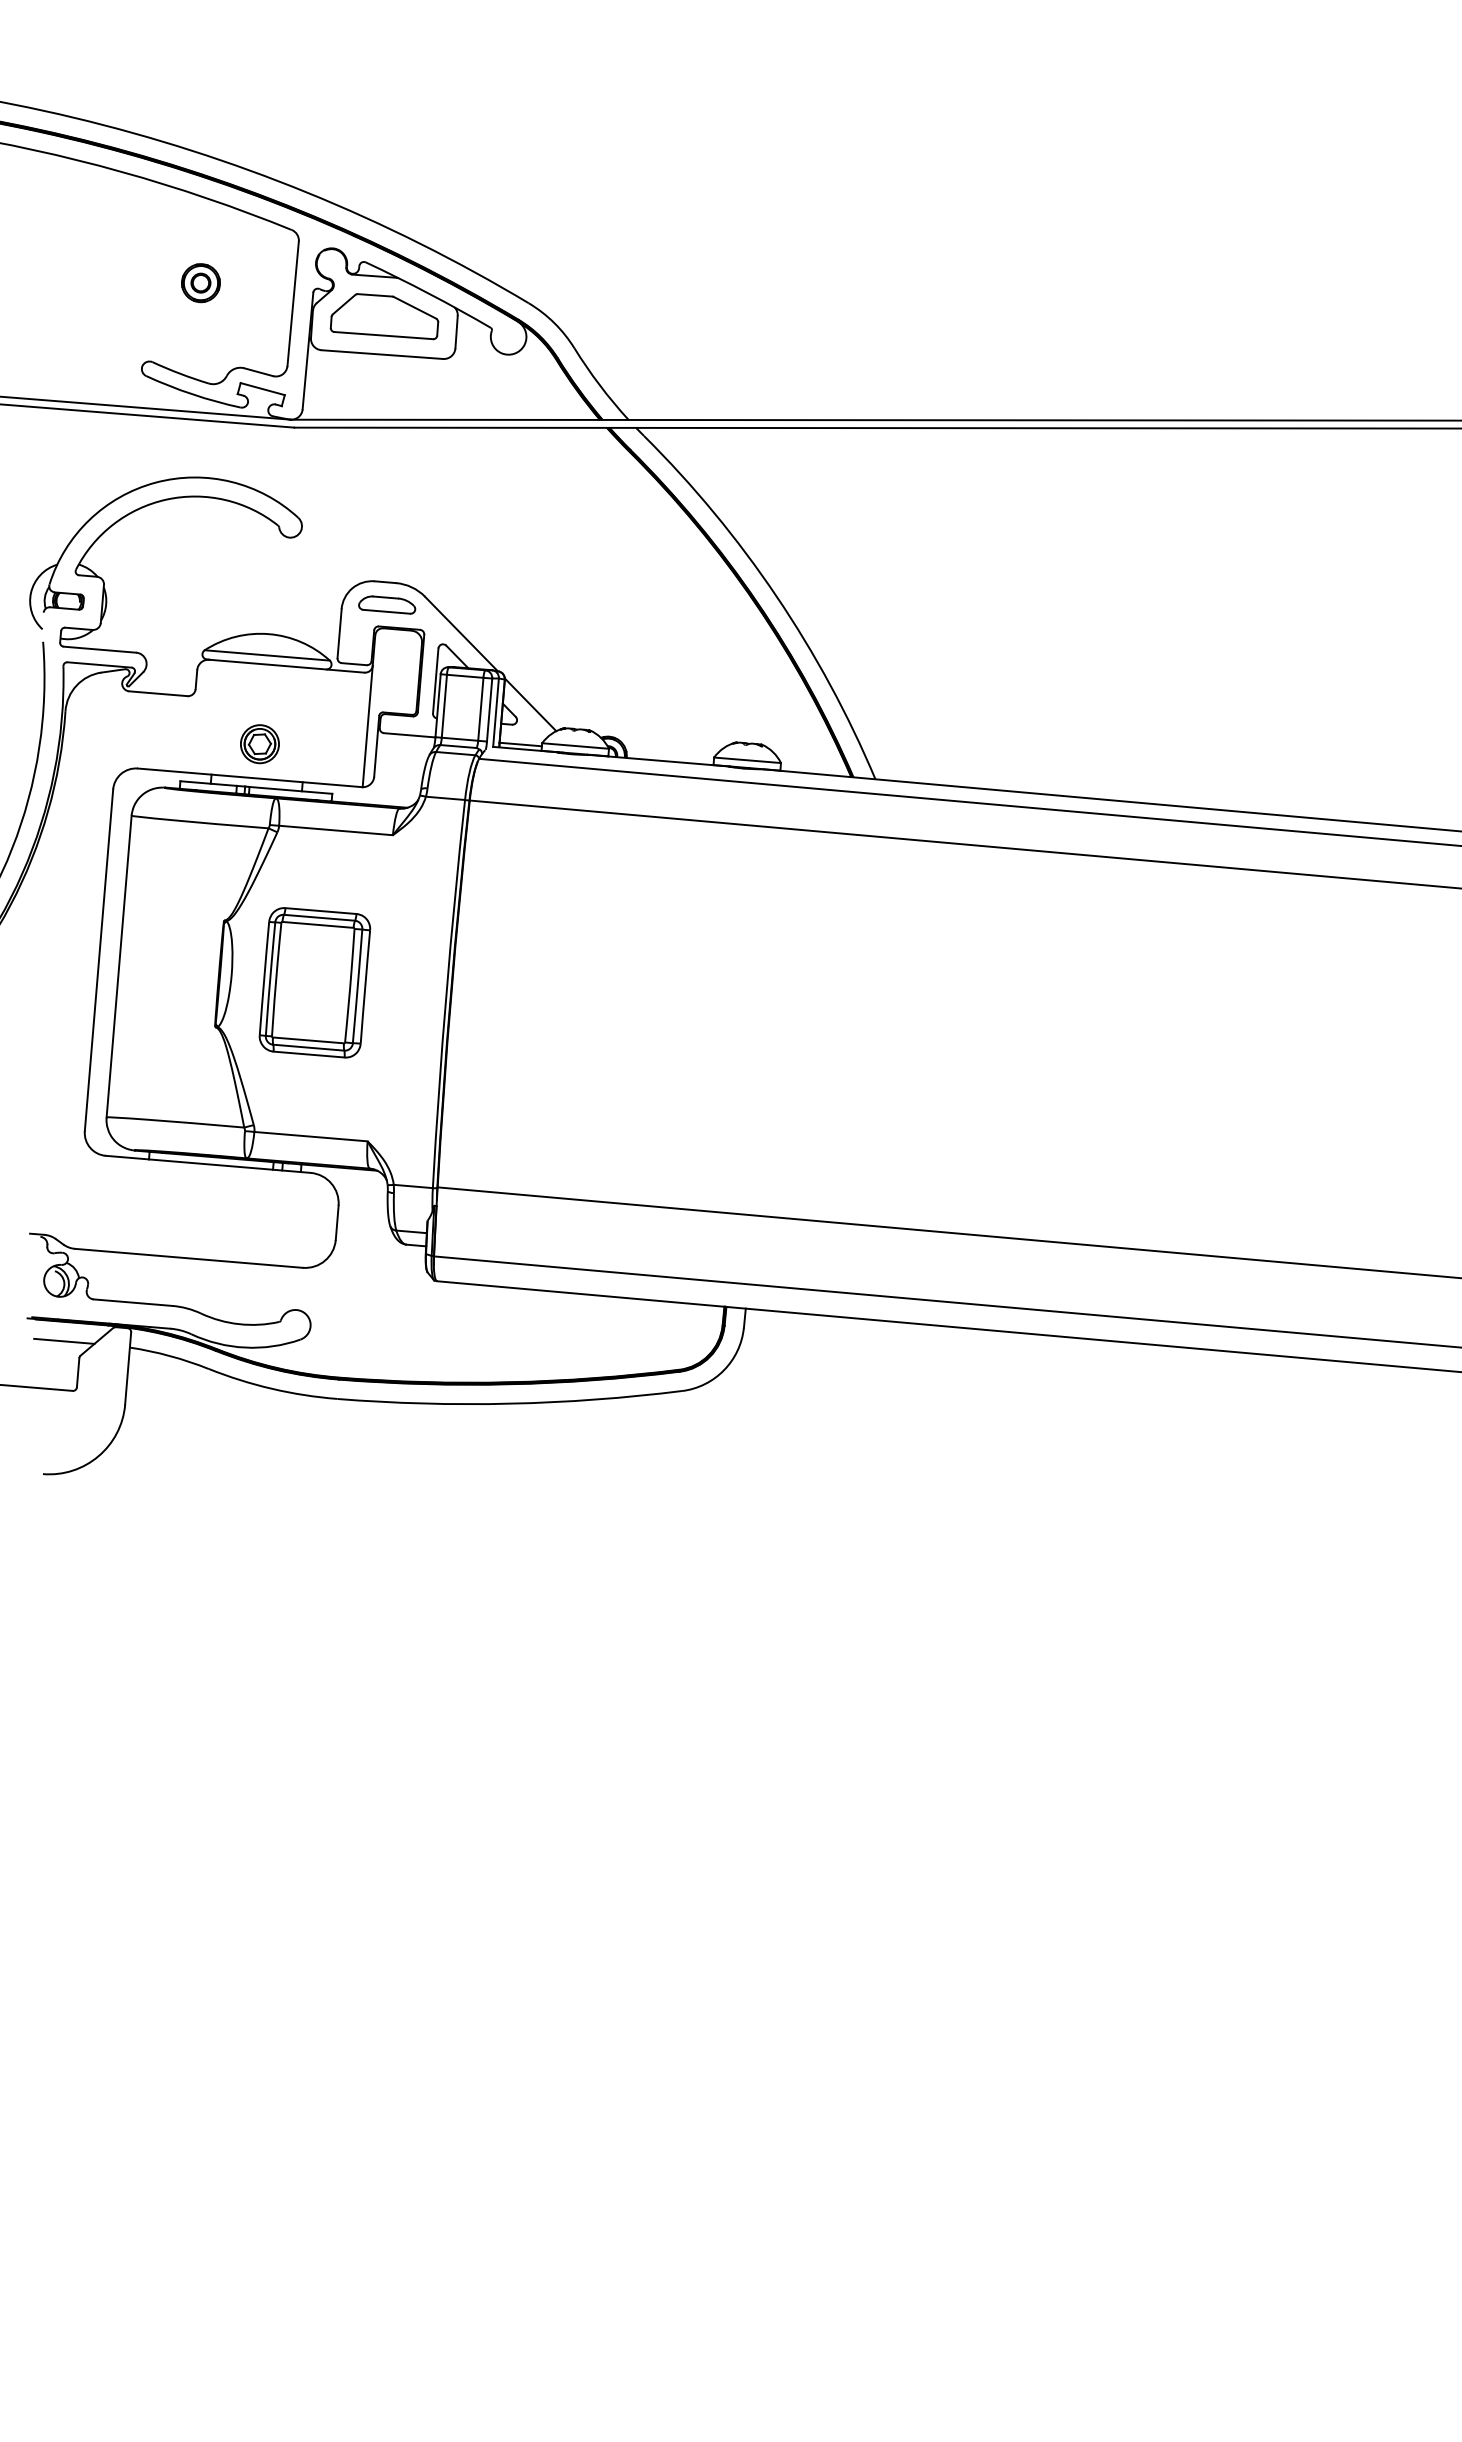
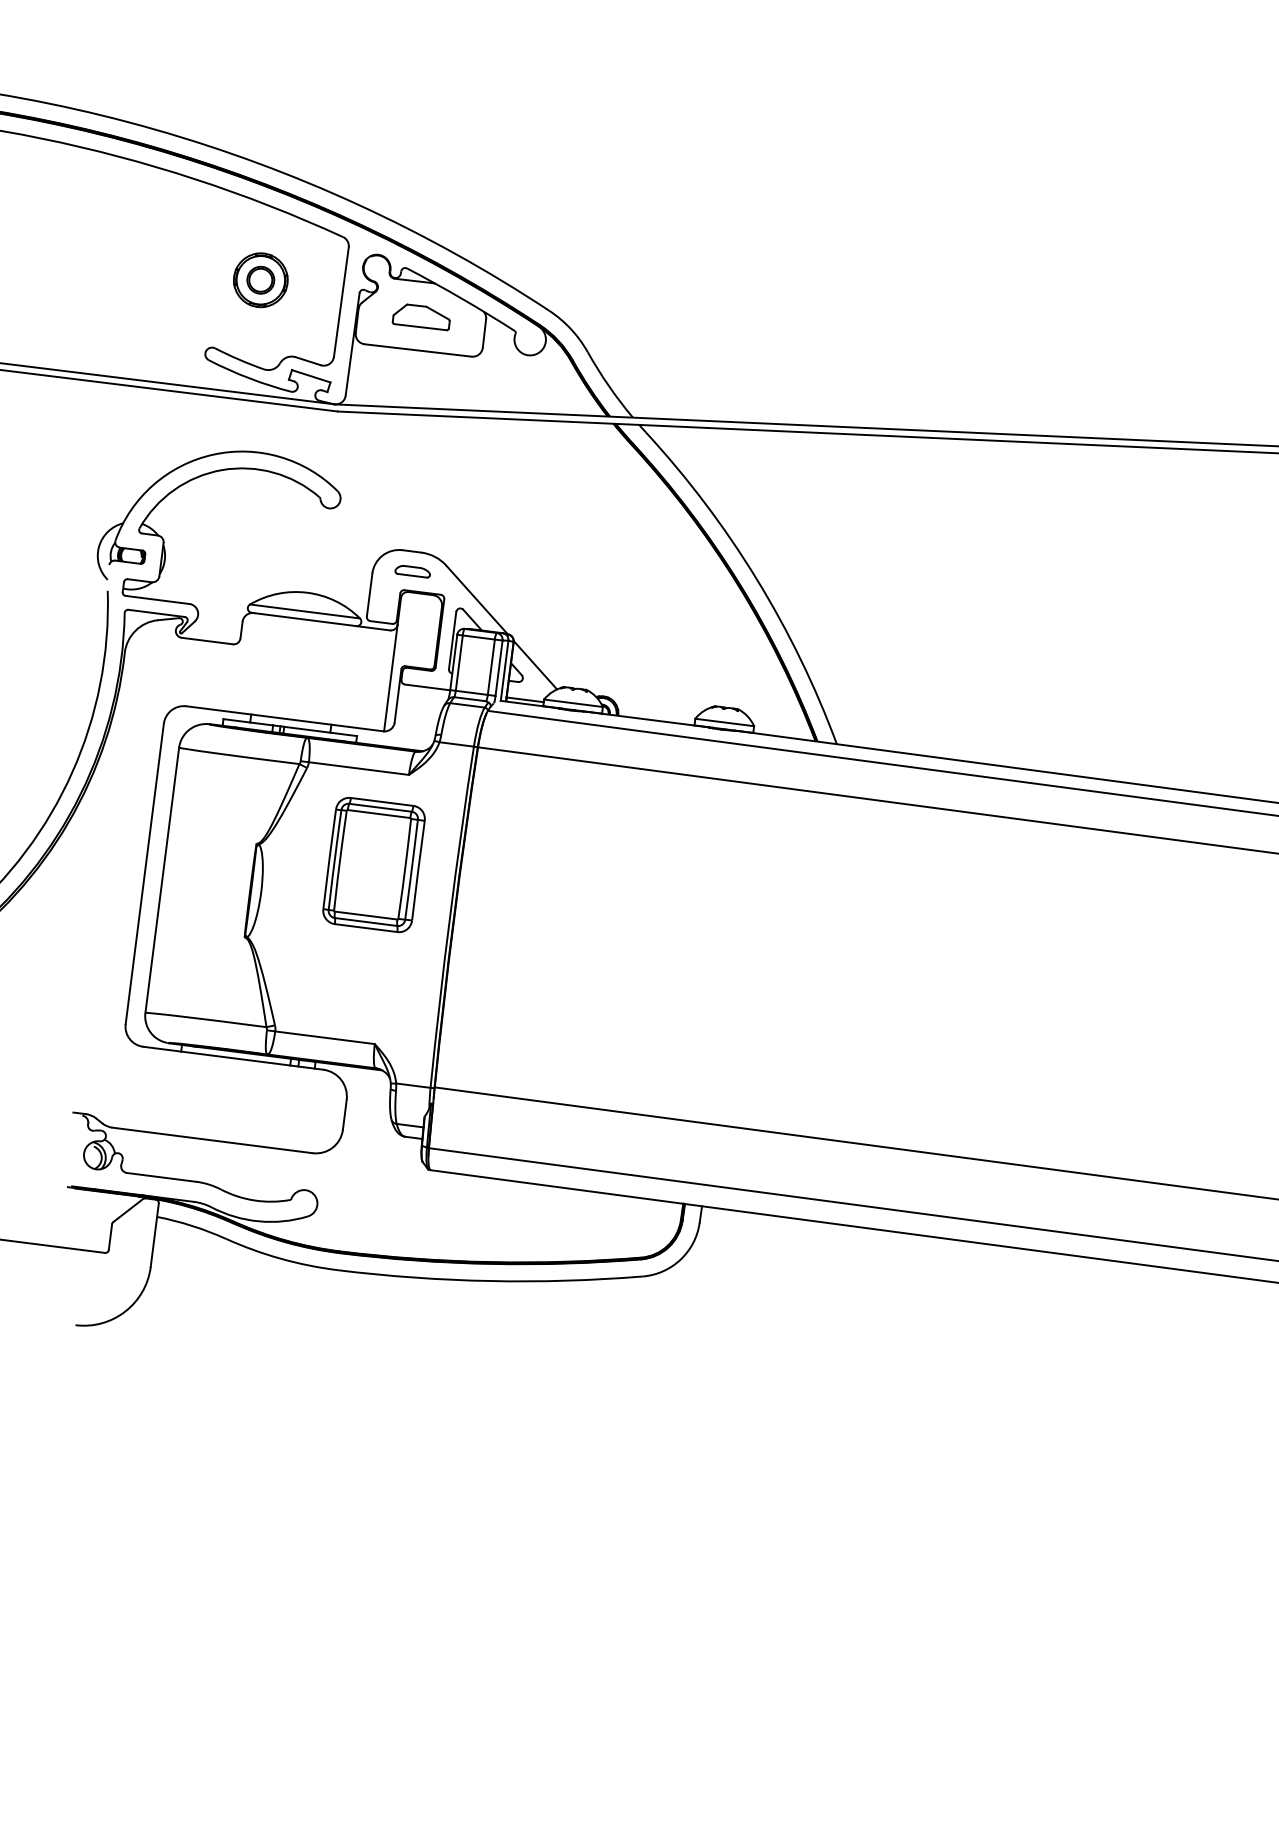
part: (200, 283) -> (260, 280), size x1.6
part: (384, 316) -> (421, 316), size x0.6
part: (387, 604) -> (413, 571), size x0.7
part: (259, 744) -> (294, 689), removed
part: (314, 982) -> (373, 864), moved
line: (64, 1340) -> (99, 1208), removed

